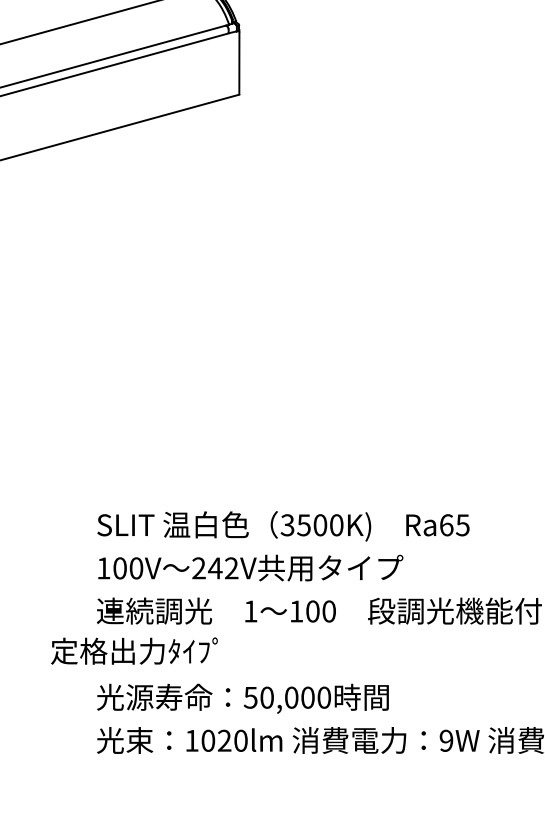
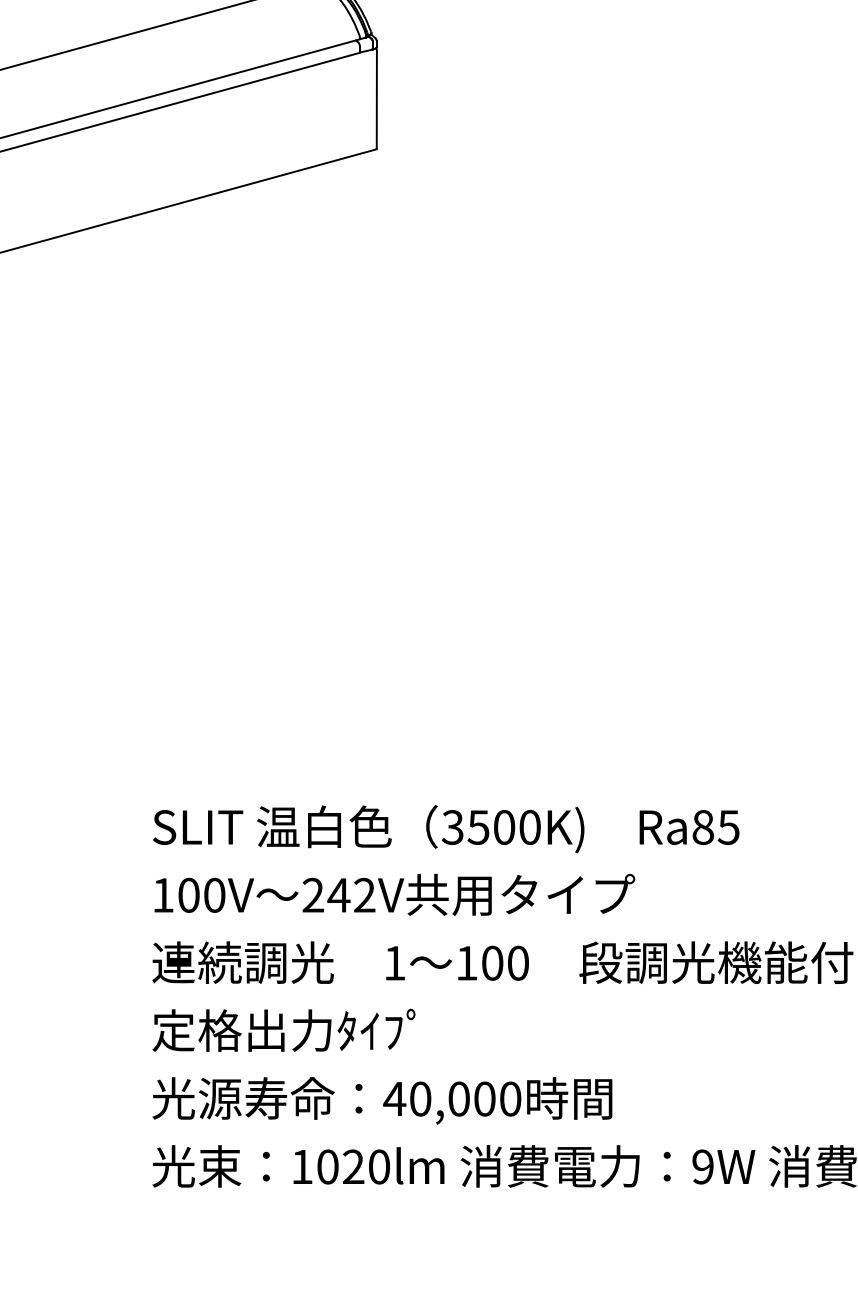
text: (446, 525) -> (703, 827), Ra65 -> Ra85
text: (134, 650) -> (284, 1029), moved
text: (250, 697) -> (394, 1098), 50,000 -> 40,000

